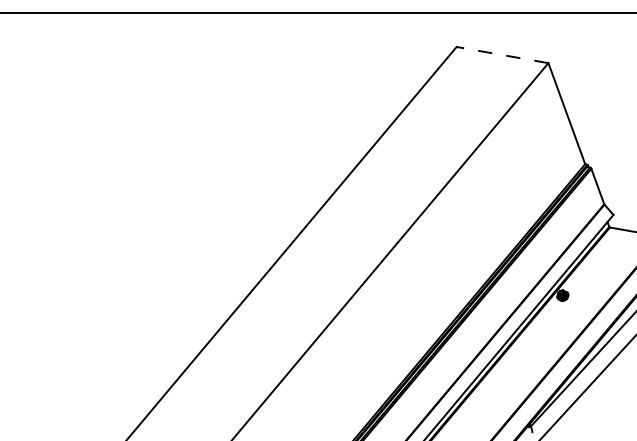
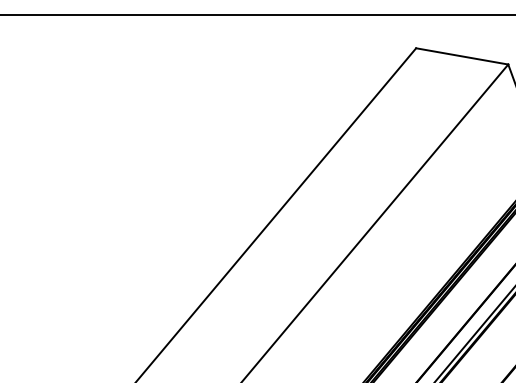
line: (502, 55) -> (462, 56), dashed -> solid

